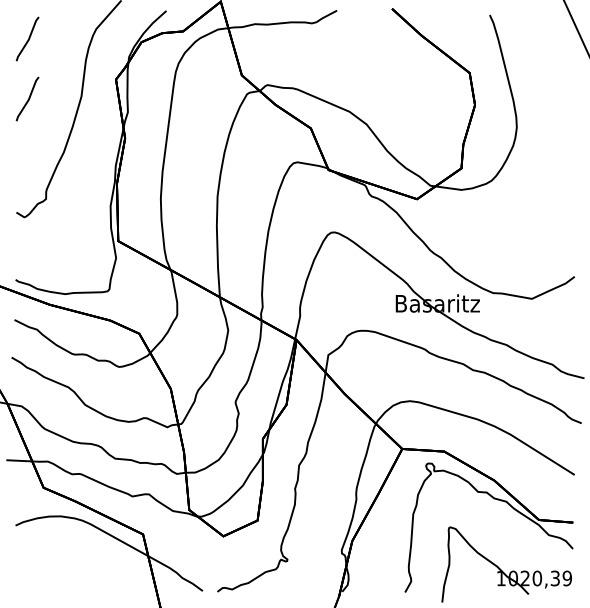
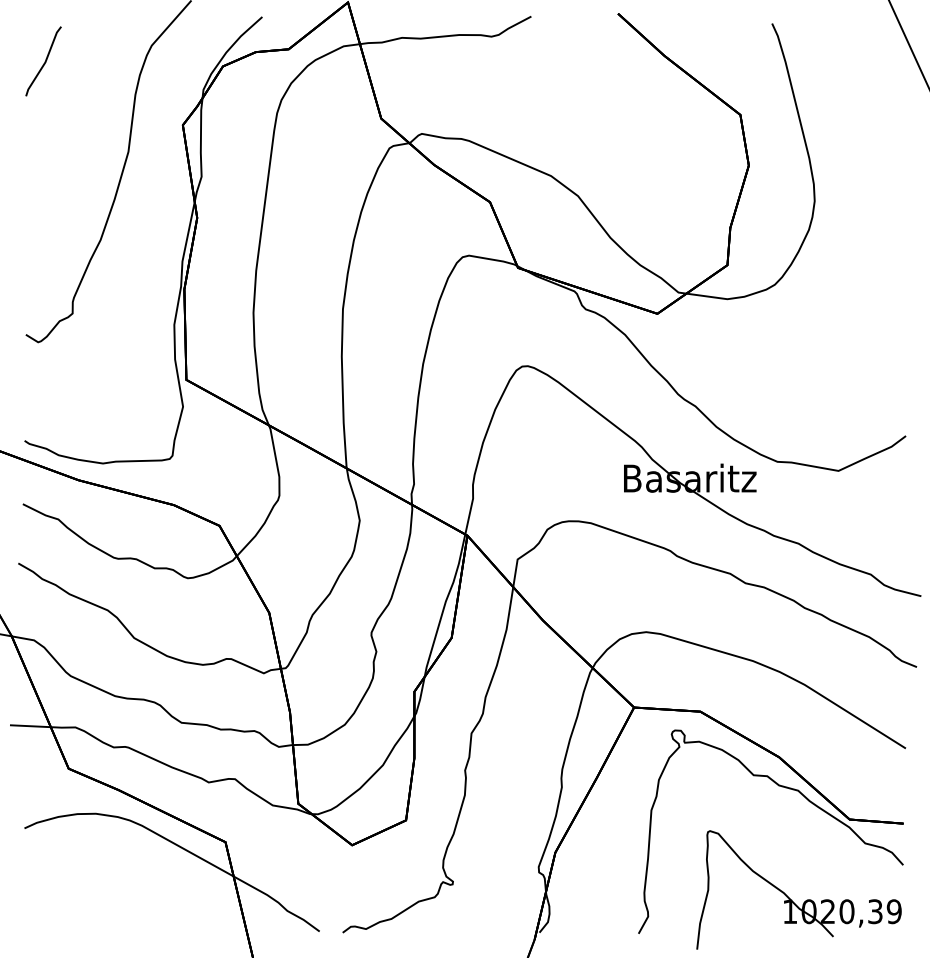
line: (28, 98) -> (44, 155), removed

